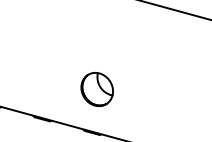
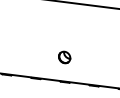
part: (97, 89) -> (64, 57), size x0.62

